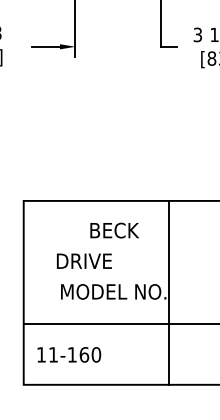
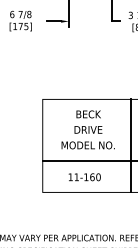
text: (84, 260) -> (88, 129), moved
line: (169, 292) -> (131, 145), moved
text: (68, 355) -> (84, 177), moved

